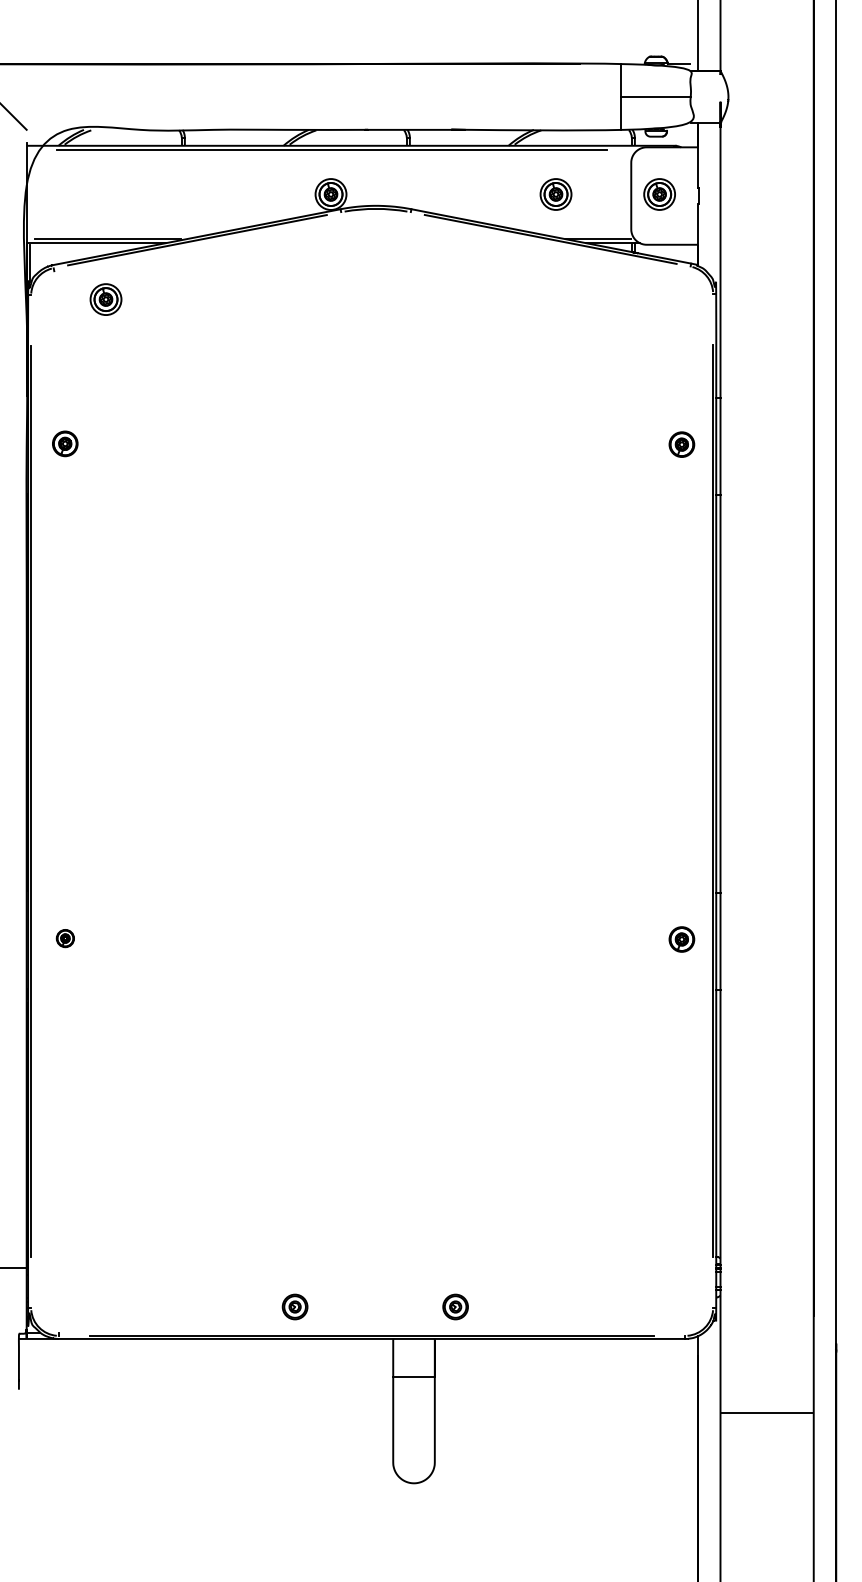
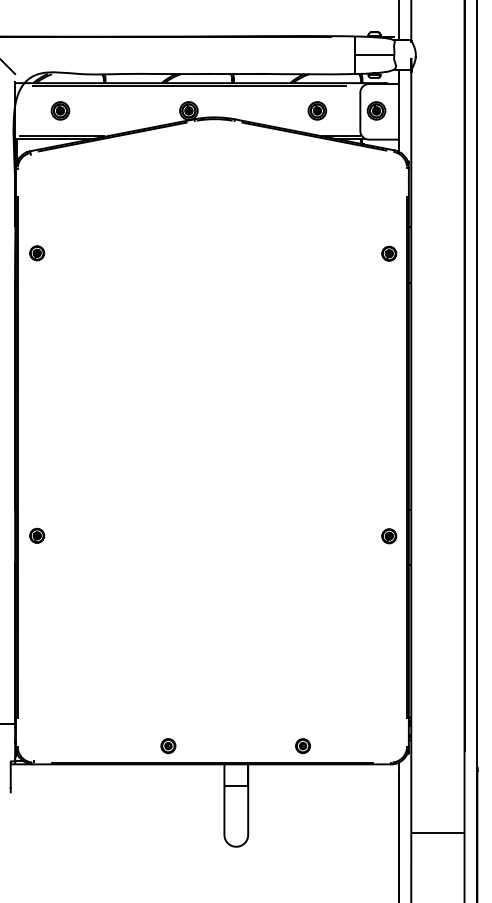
part: (106, 298) -> (60, 110), moved
part: (65, 938) -> (37, 535), size x1.43
part: (454, 1305) -> (302, 745), moved
line: (766, 1412) -> (437, 832), moved

